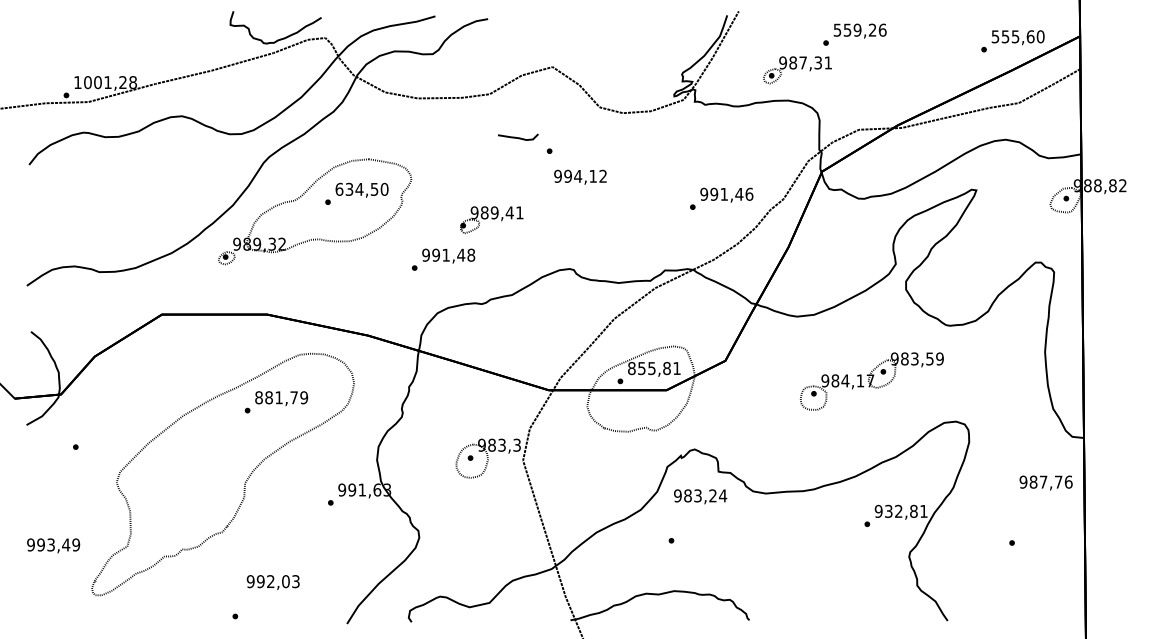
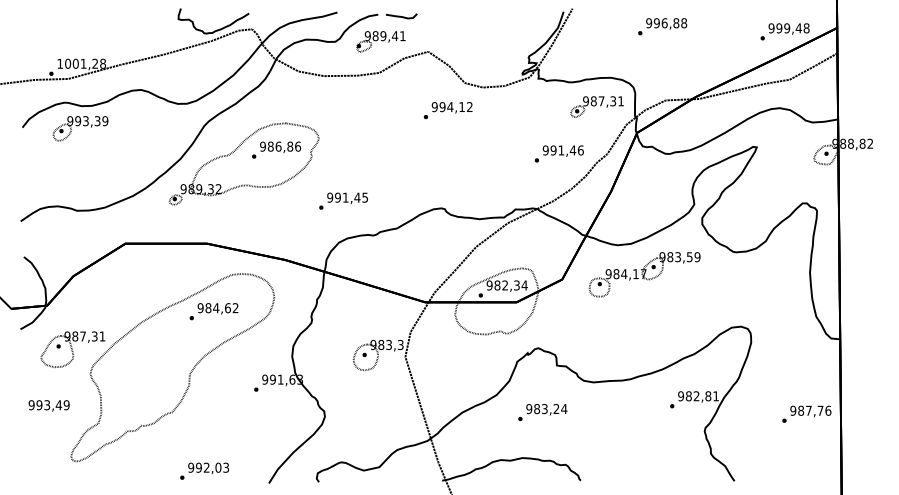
text: (859, 29) -> (666, 22), 559,26 -> 996,88
text: (1017, 36) -> (788, 28), 555,60 -> 999,48
part: (797, 70) -> (597, 107), moved
curve: (518, 137) -> (401, 16), moved
part: (103, 166) -> (80, 128), added
text: (580, 176) -> (452, 107), moved
text: (361, 188) -> (280, 145), 634,50 -> 986,86
part: (491, 220) -> (380, 42), moved
text: (471, 254) -> (365, 197), 991,48 -> 991,45
text: (654, 368) -> (507, 285), 855,81 -> 982,34
part: (871, 381) -> (644, 274), moved
text: (281, 397) -> (218, 307), 881,79 -> 984,62
part: (93, 450) -> (72, 349), added
text: (1045, 482) -> (810, 411), moved
text: (700, 496) -> (546, 409), moved
text: (888, 511) -> (688, 396), 932,81 -> 982,81
text: (53, 545) -> (49, 405), moved
text: (272, 582) -> (208, 468), moved

